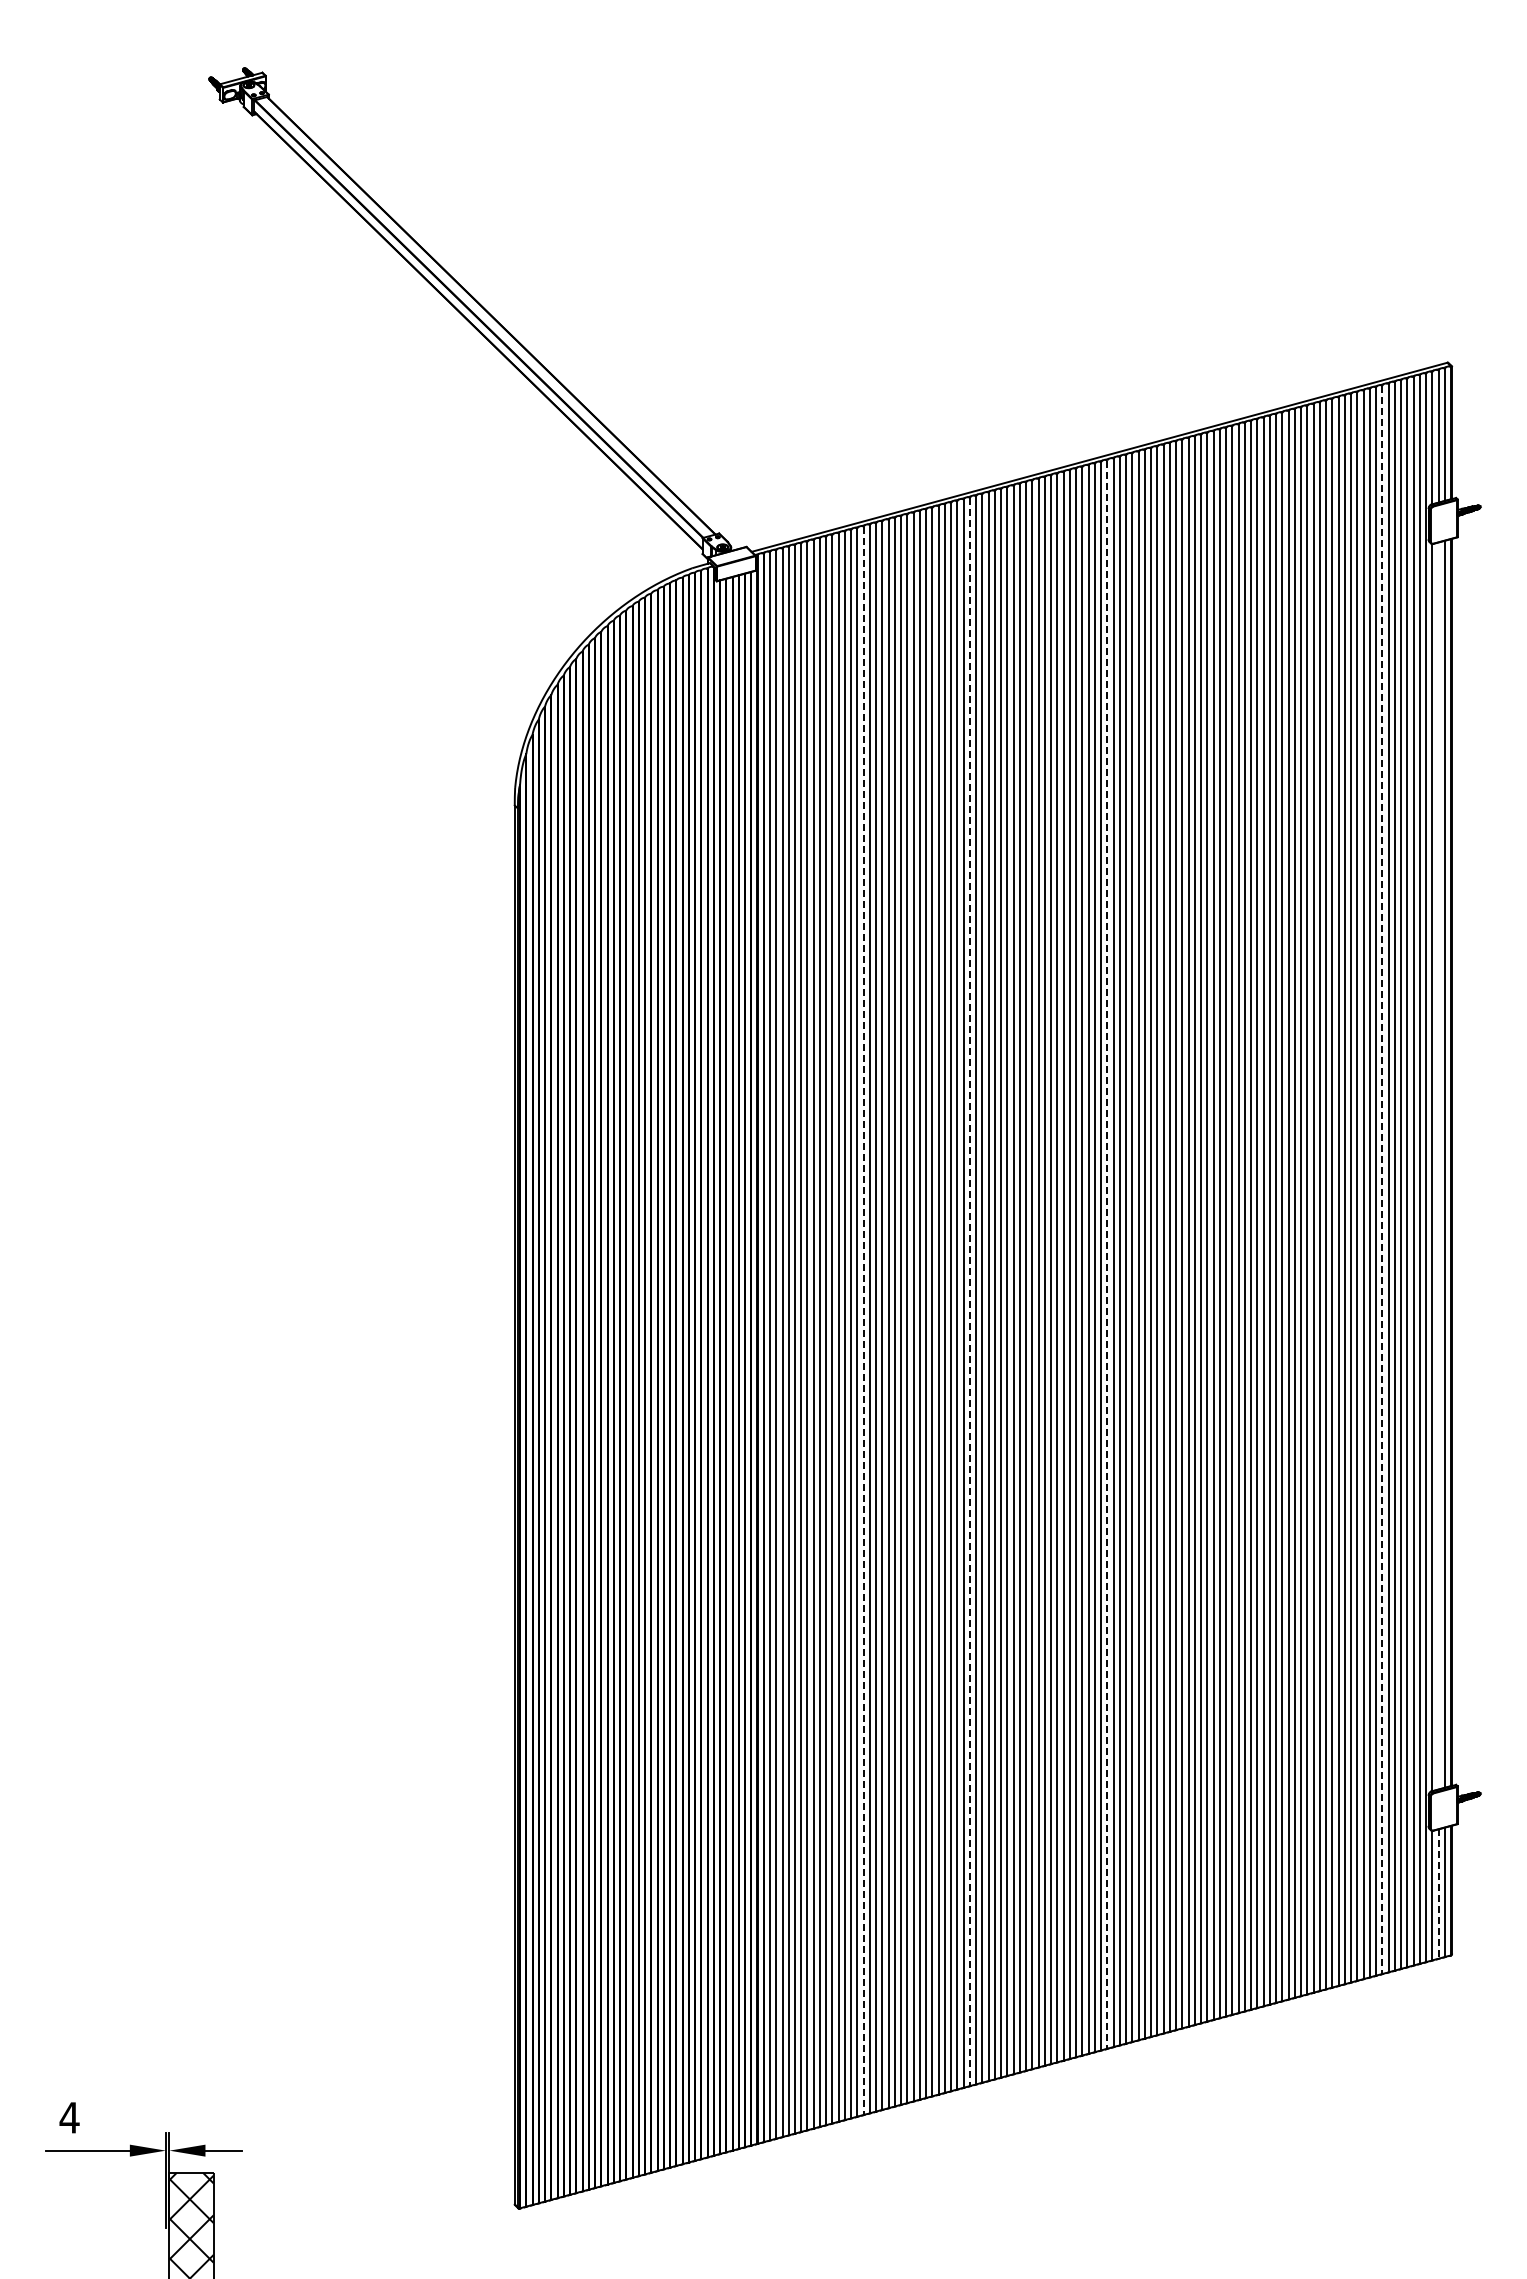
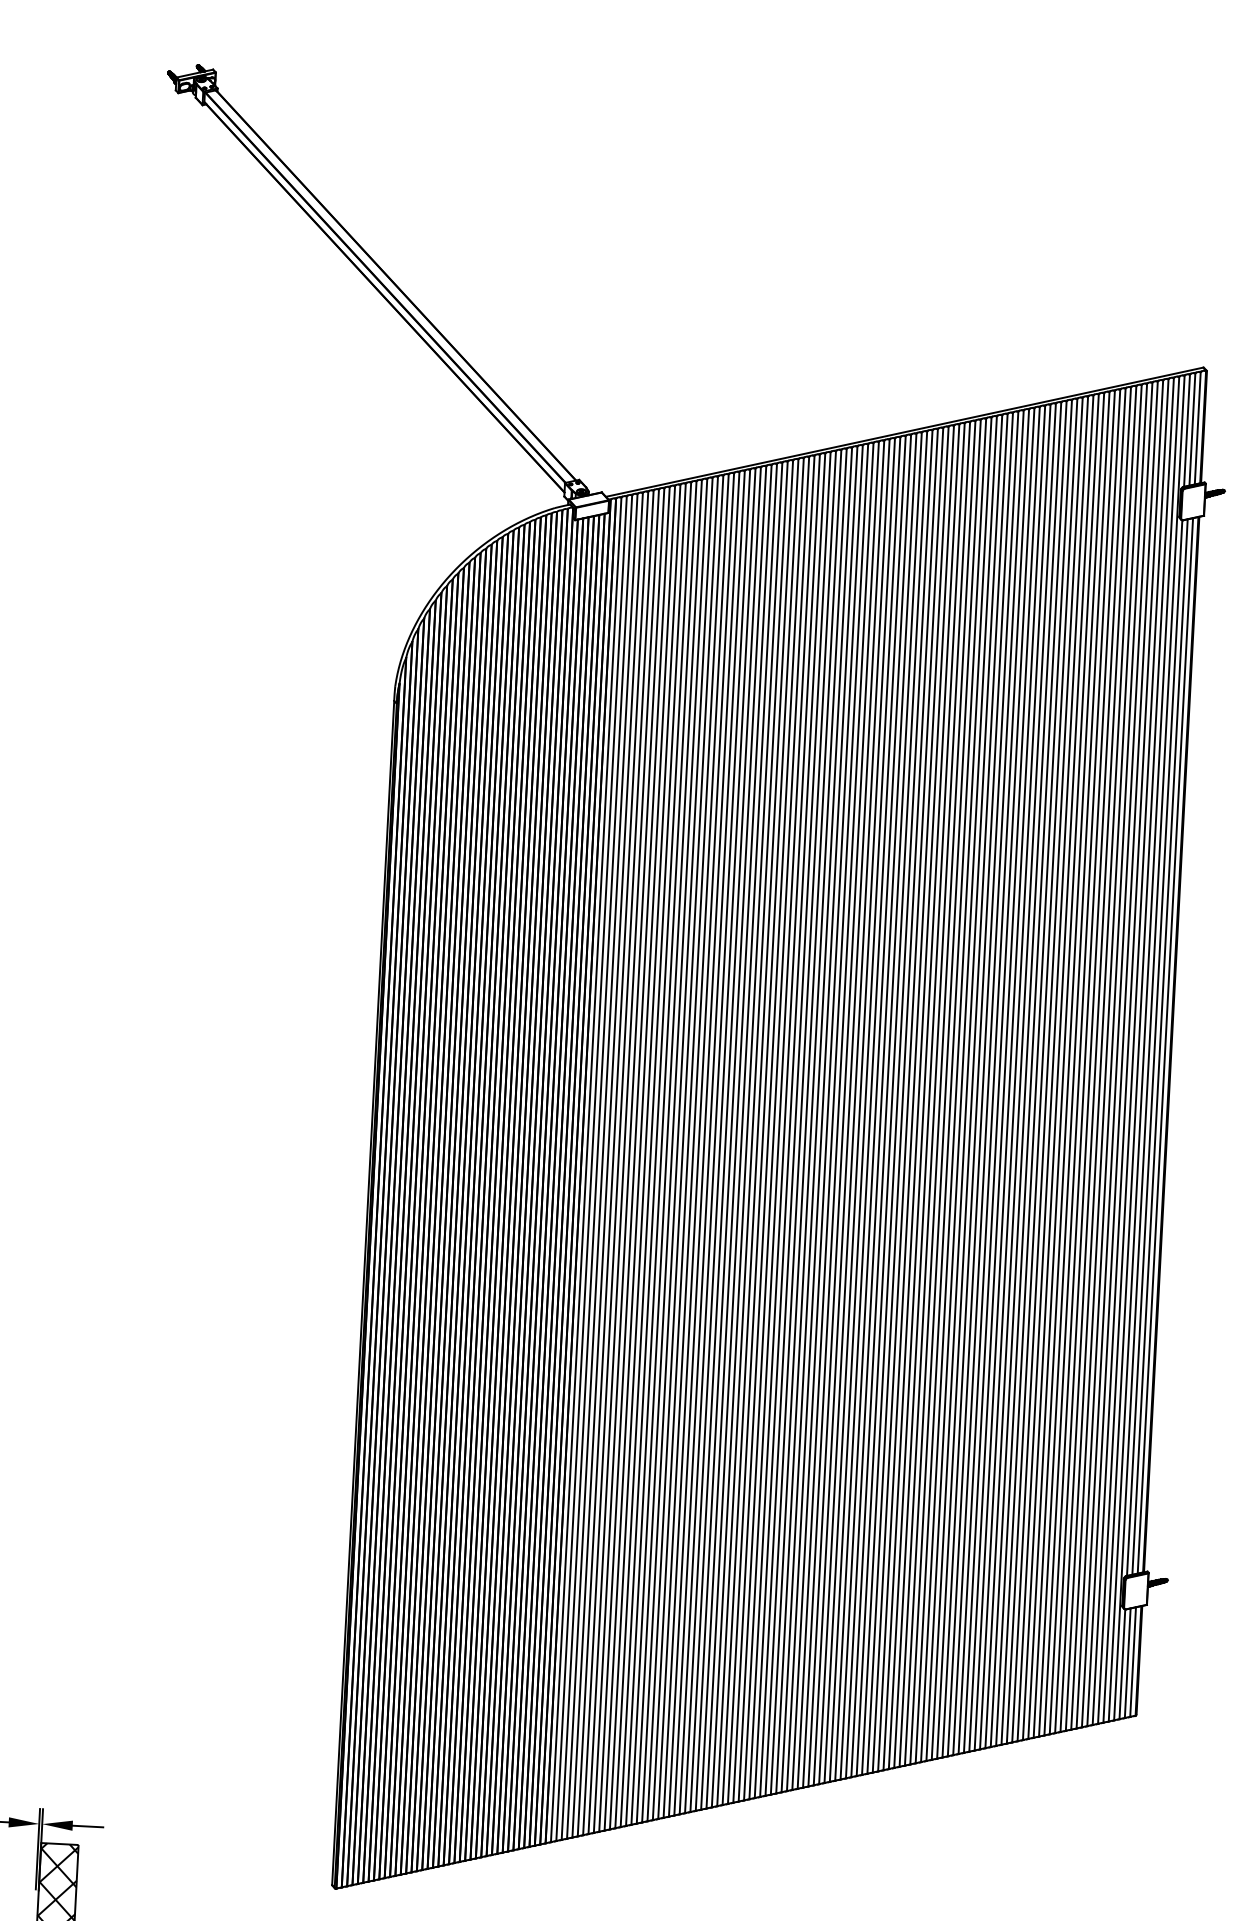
line: (1438, 1165) -> (1160, 1046), added
line: (1382, 1180) -> (1111, 1056), dashed -> solid
line: (1107, 1255) -> (875, 1108), dashed -> solid
line: (969, 1292) -> (757, 1133), dashed -> solid
line: (863, 1321) -> (666, 1153), dashed -> solid
line: (1438, 1894) -> (1127, 1663), dashed -> solid

